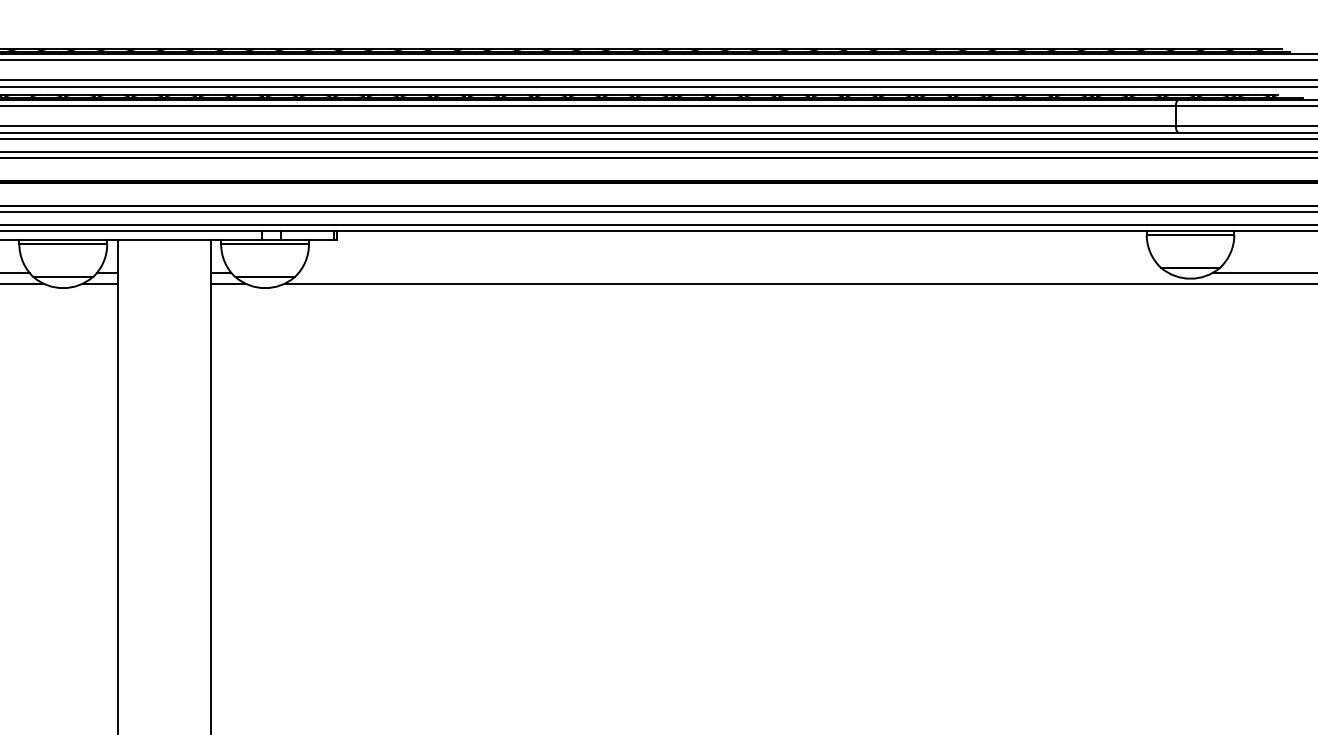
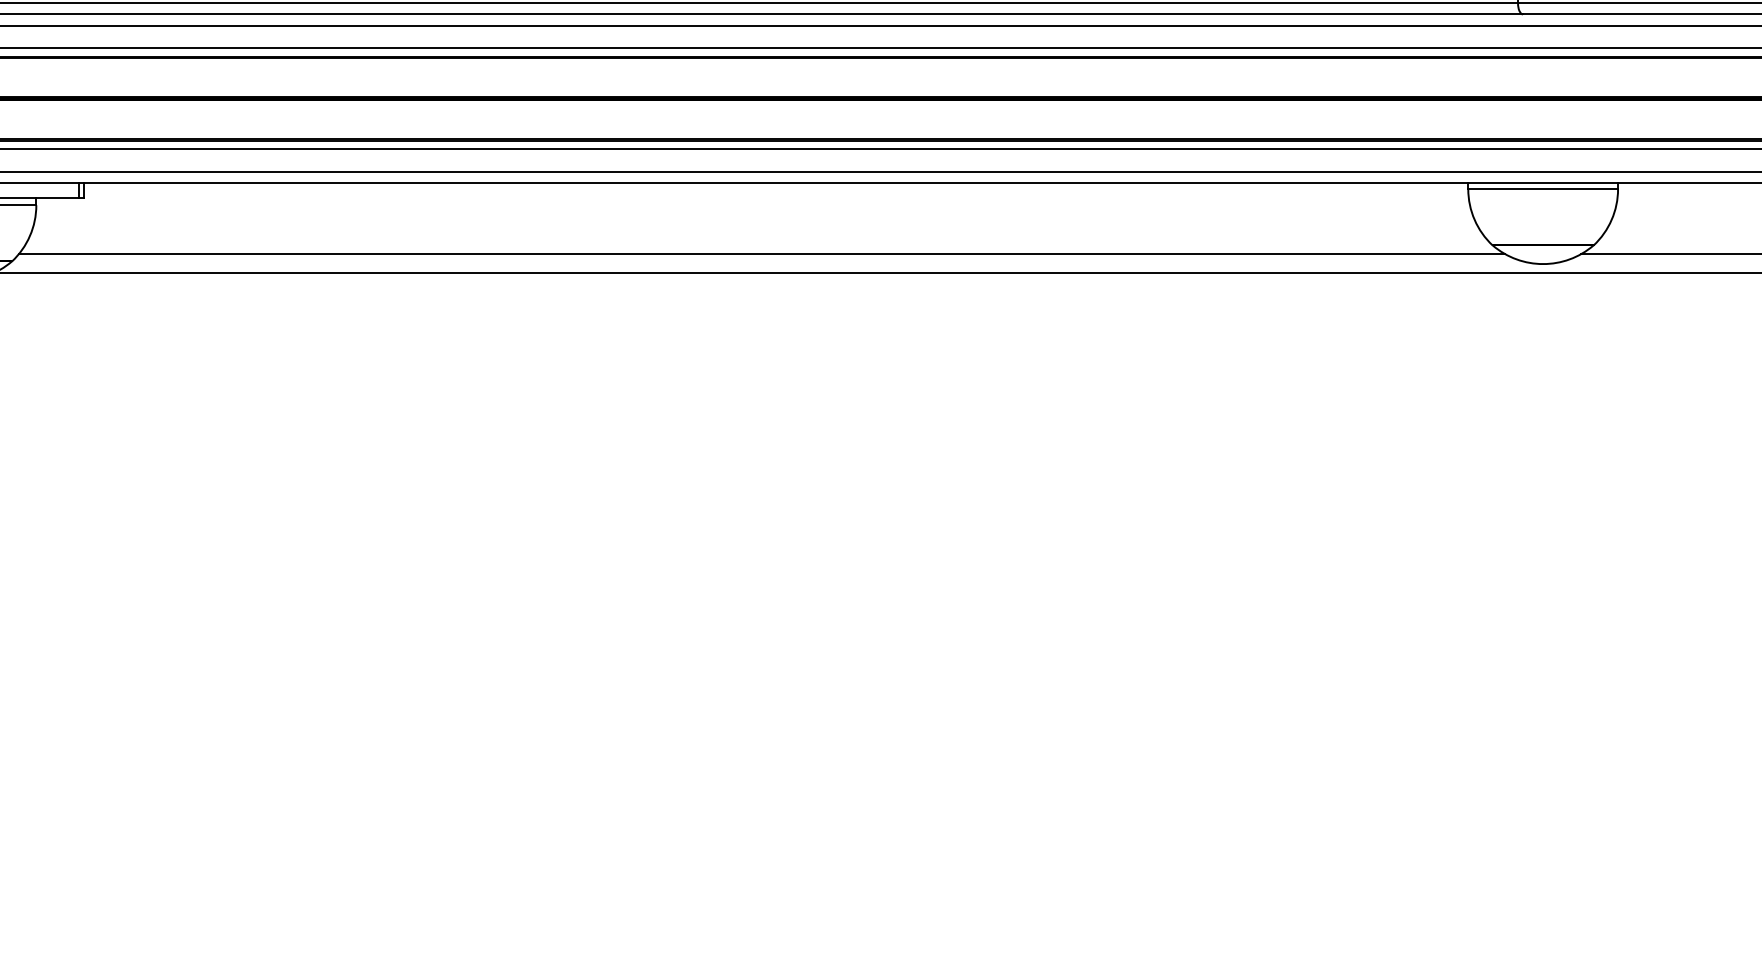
line: (733, 272) -> (761, 253), added

